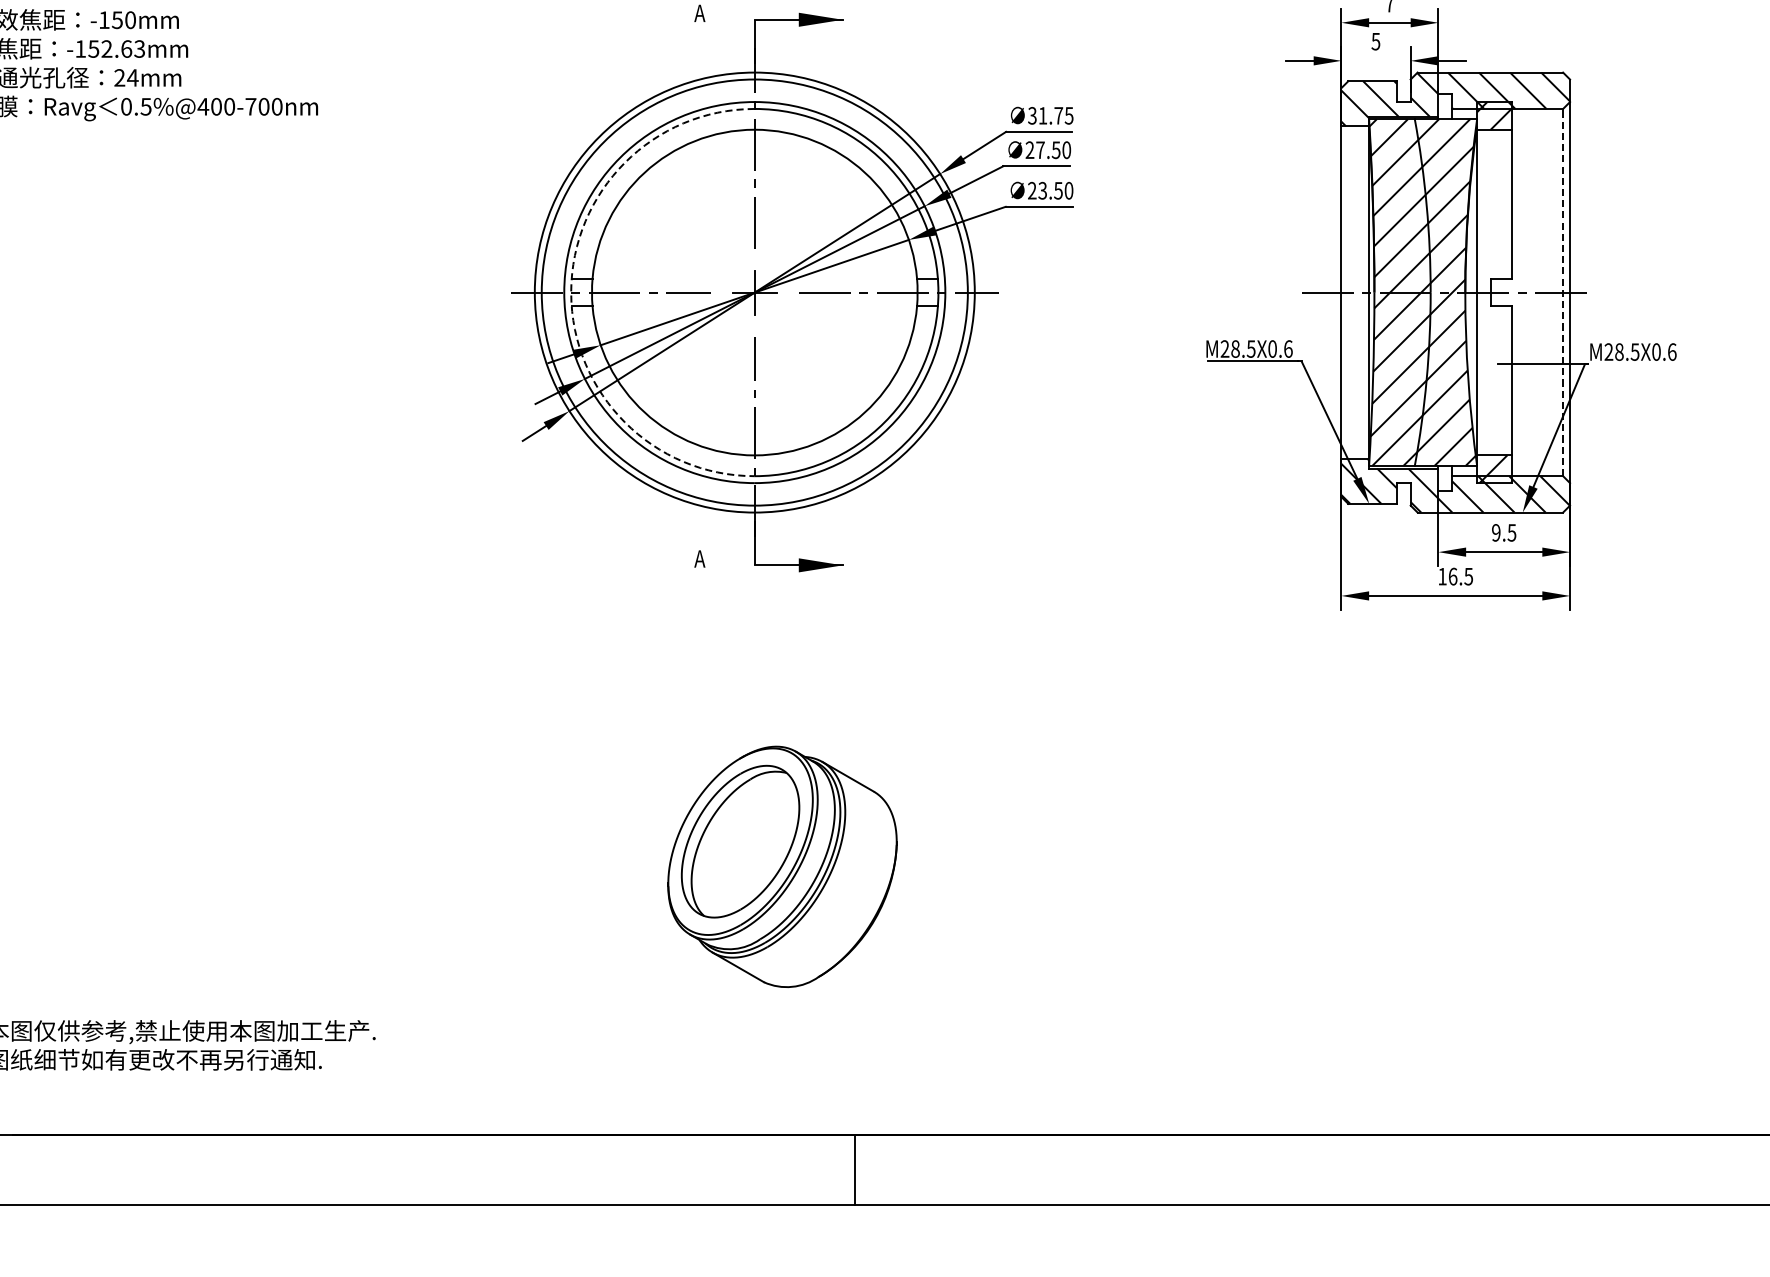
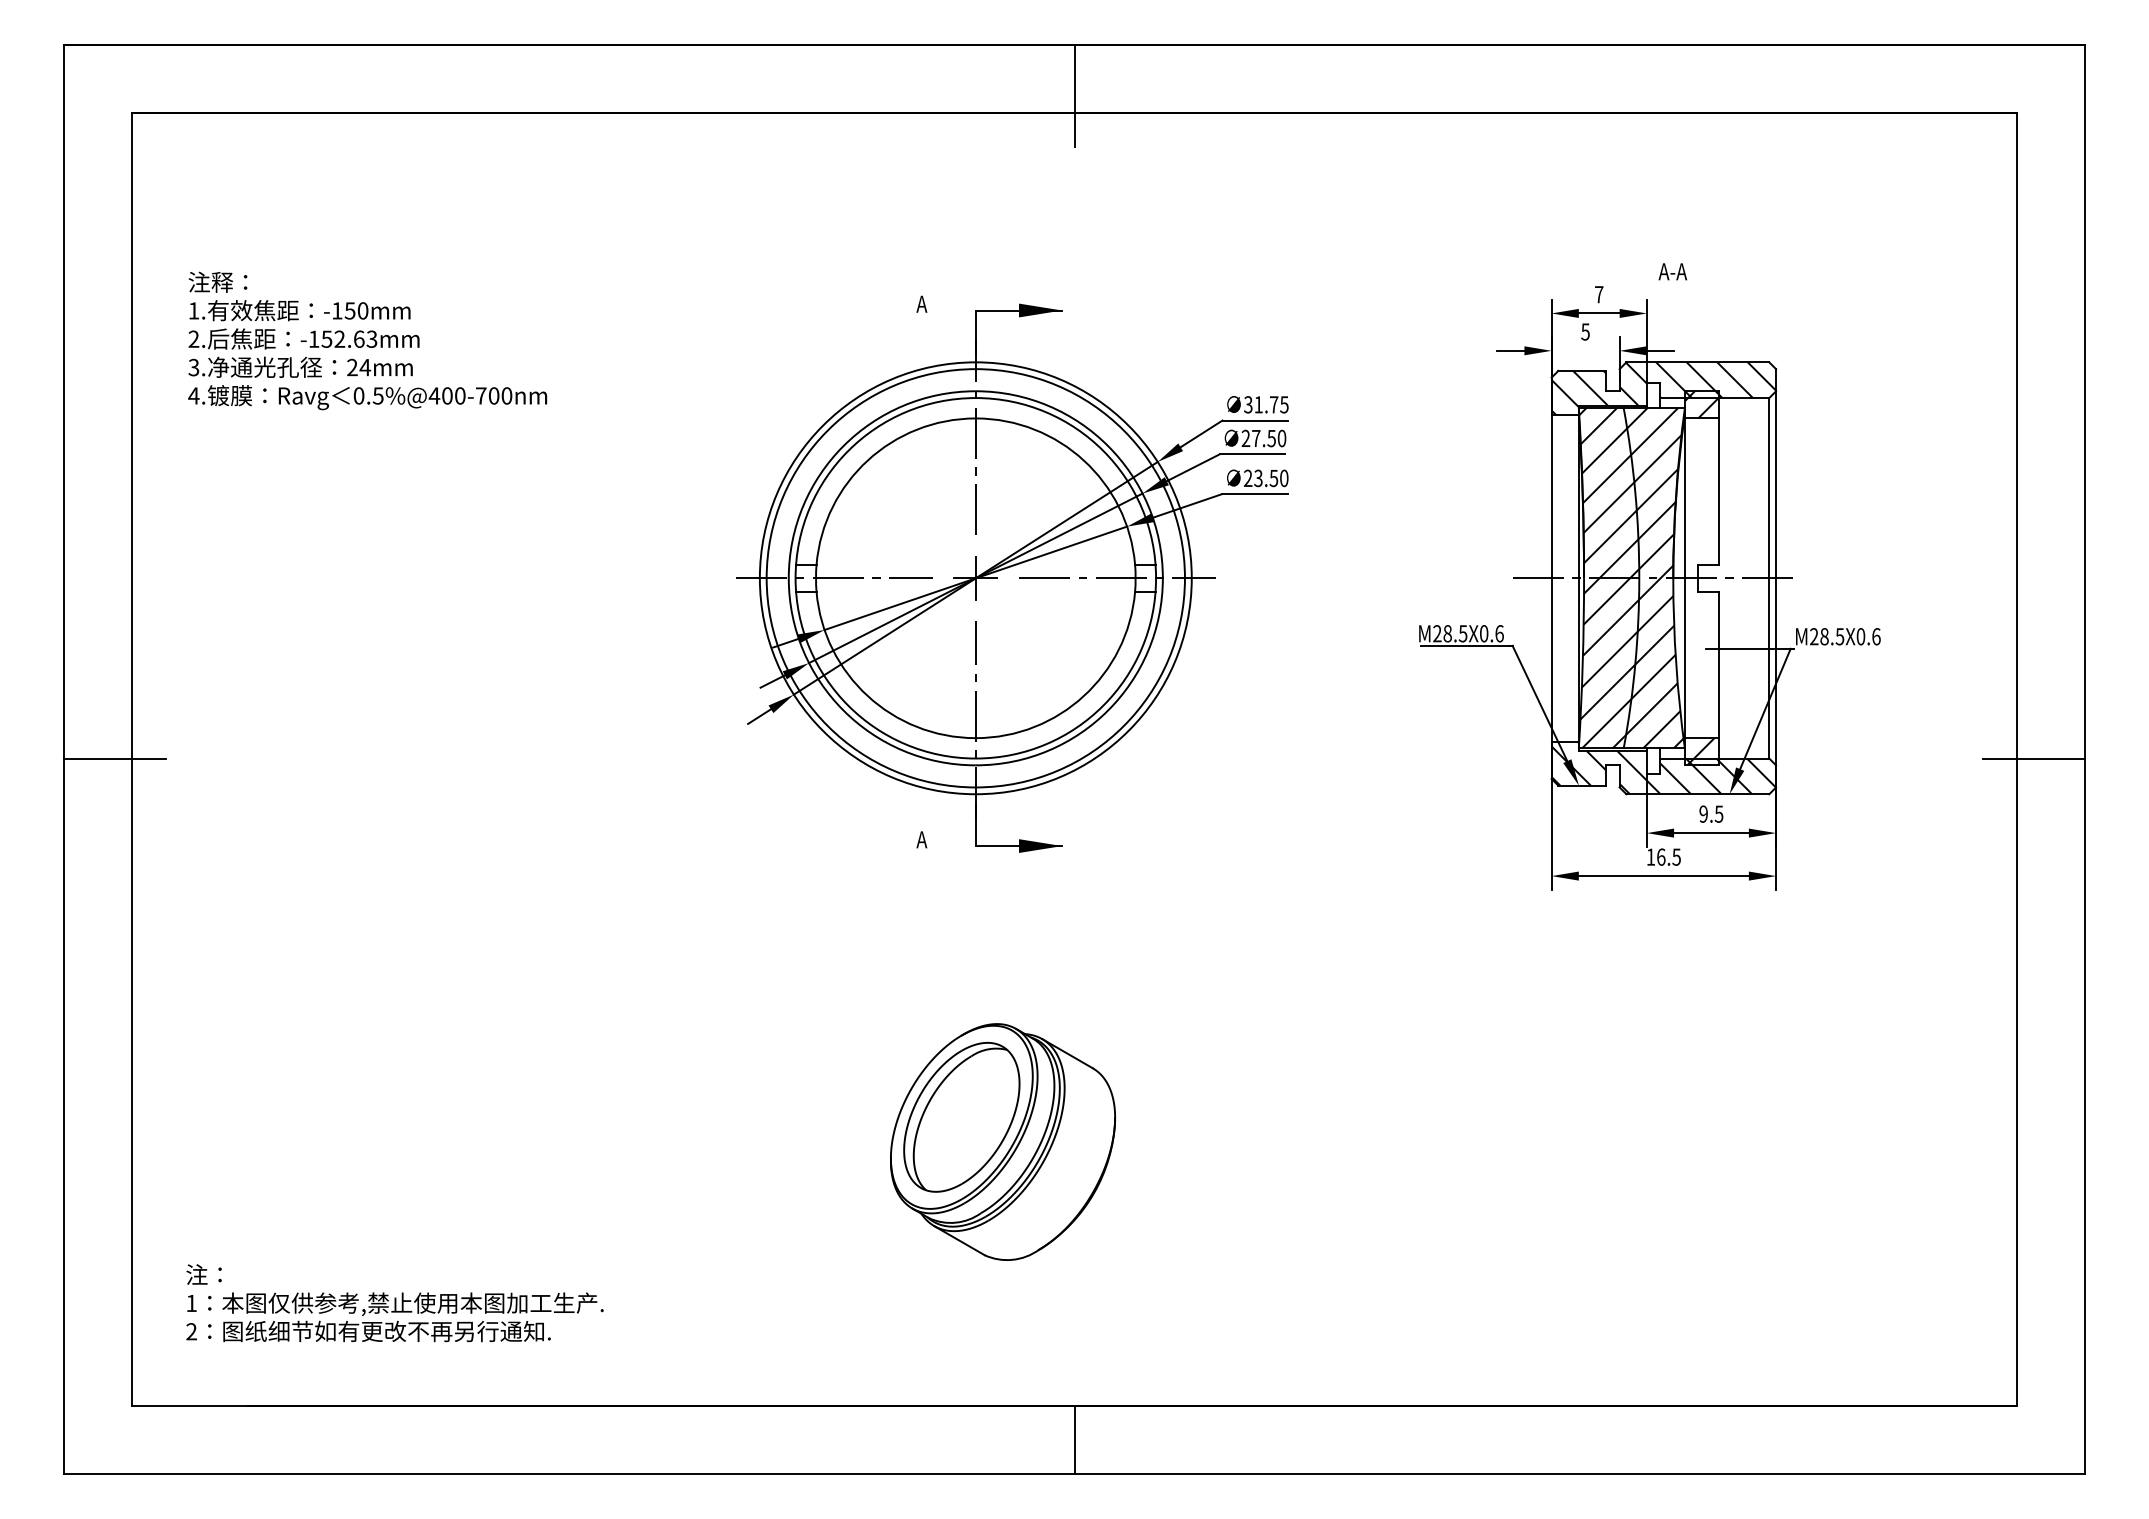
line: (1563, 291) -> (1769, 577), dashed -> solid
arc: (571, 292) -> (795, 578), dashed -> solid

